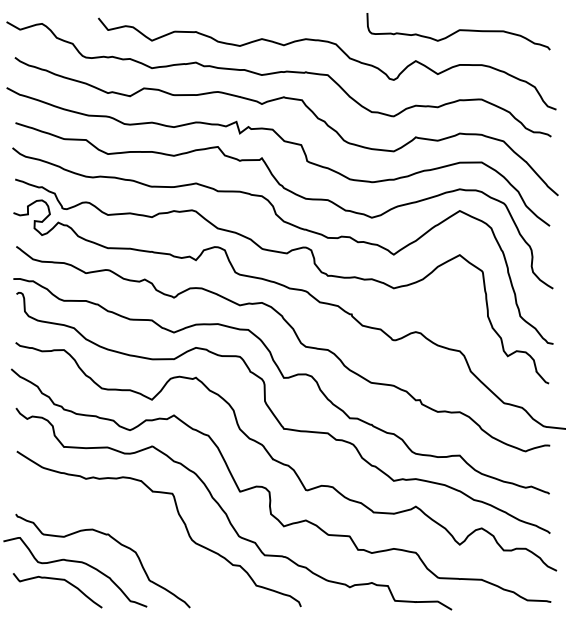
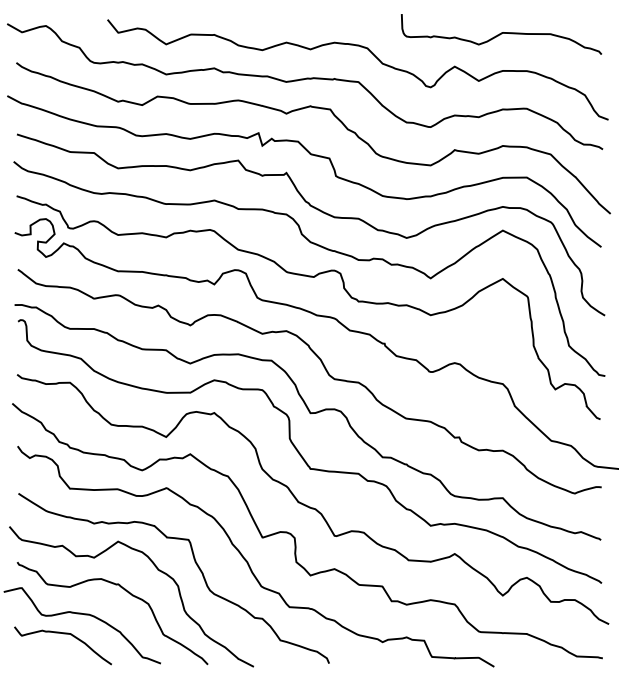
curve: (144, 521) -> (157, 570), added

